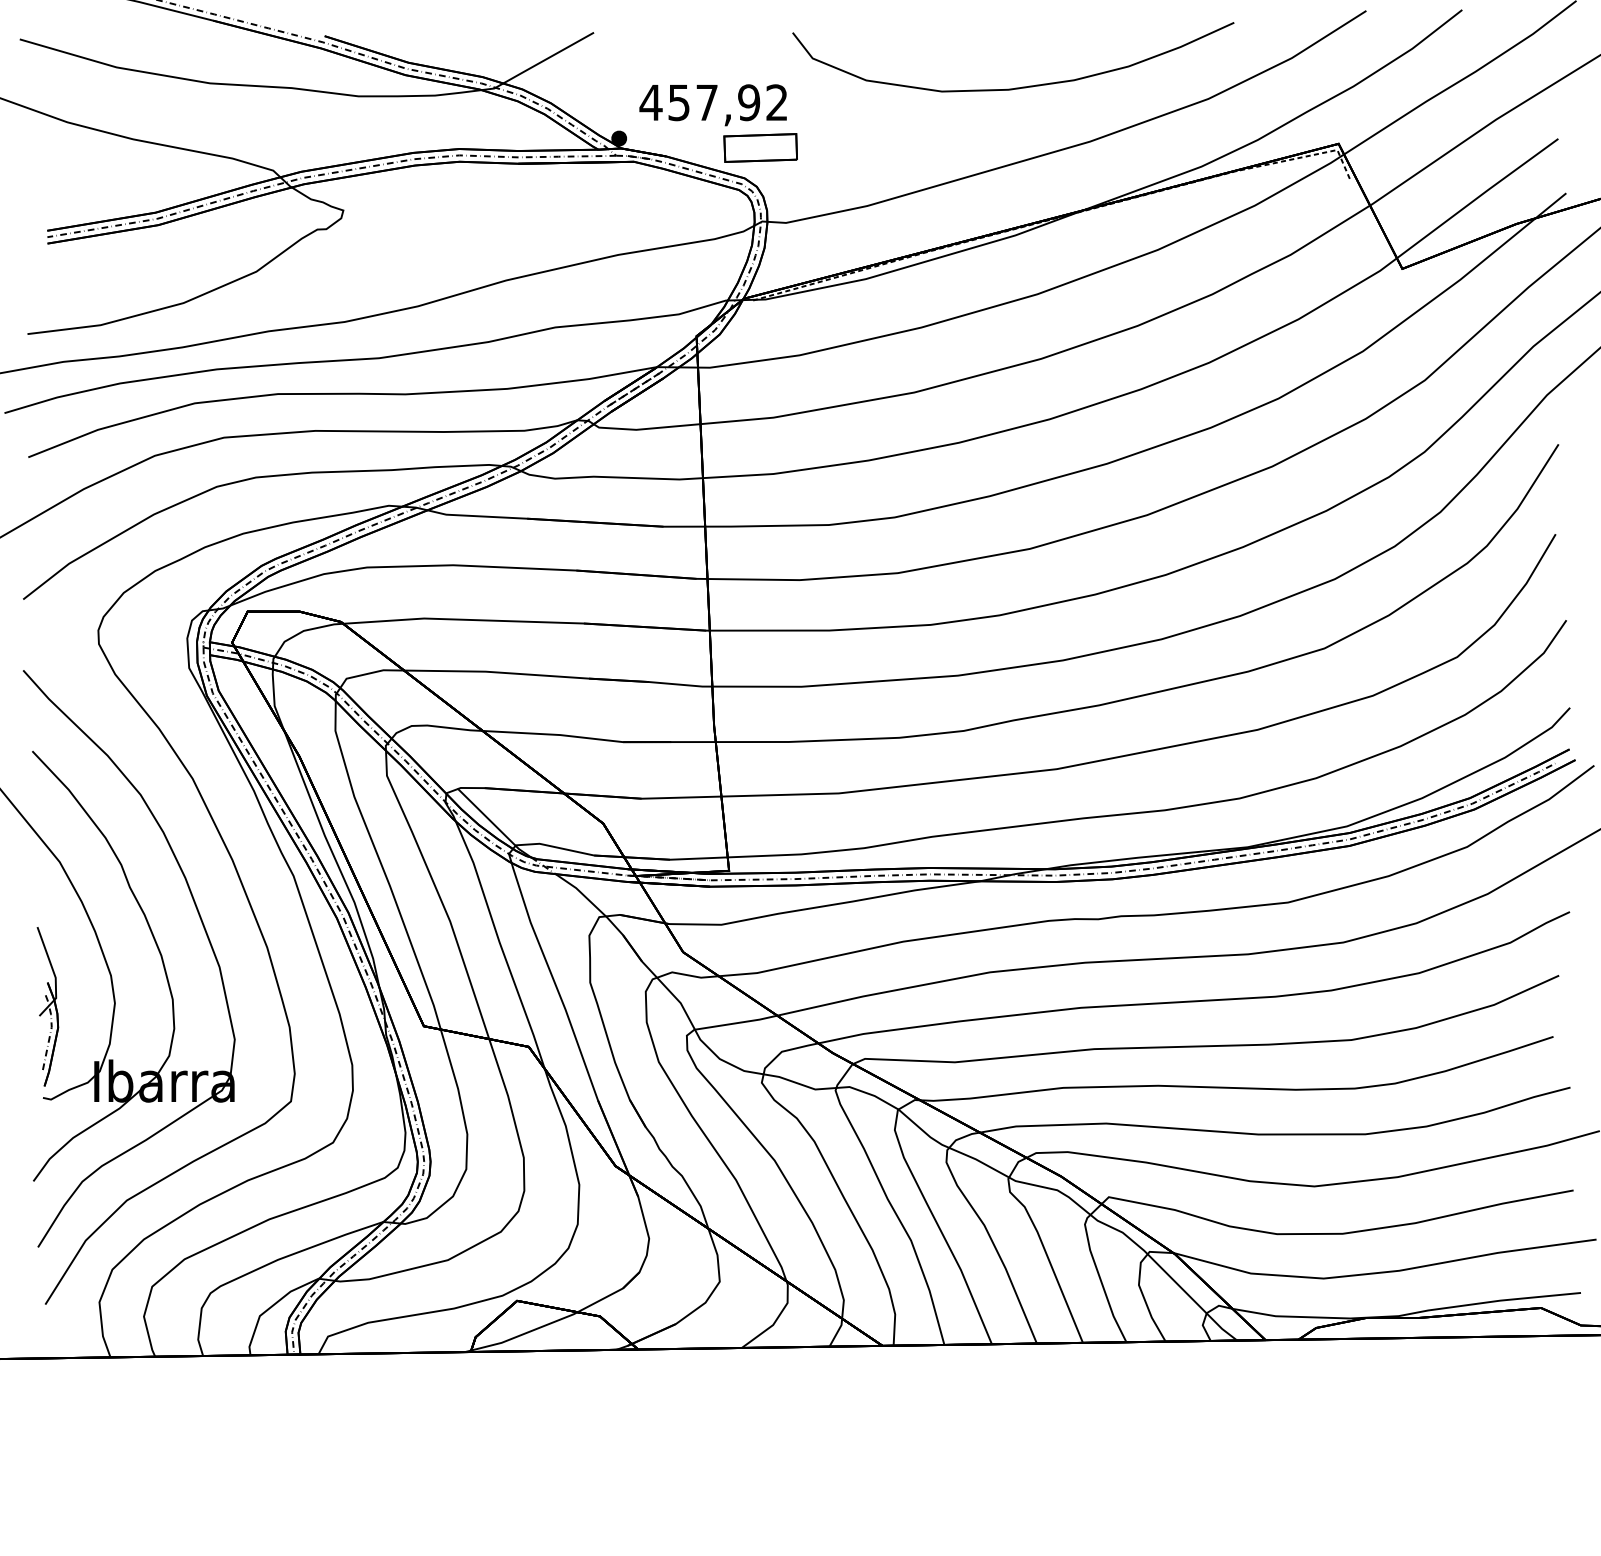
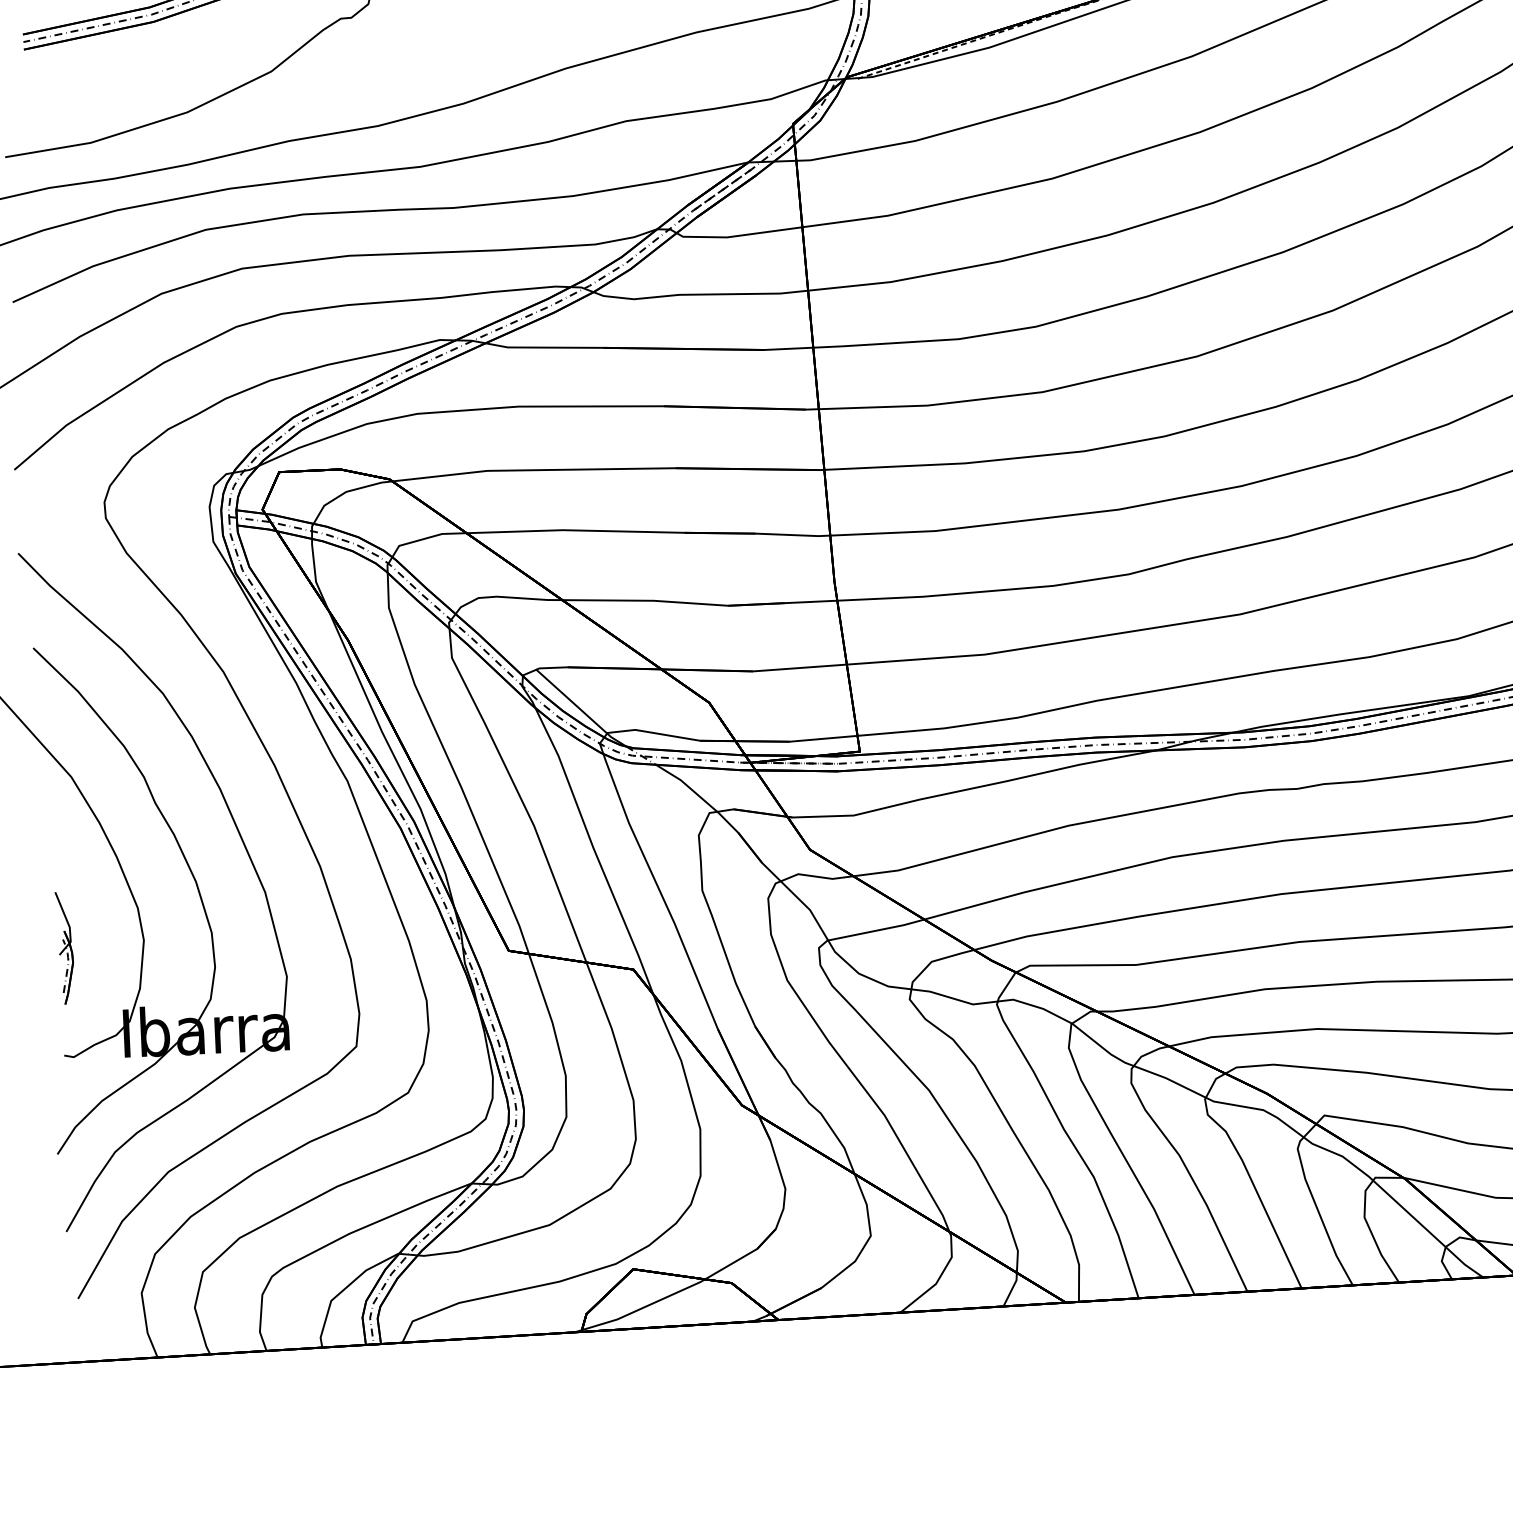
part: (47, 1006) -> (64, 947), size x0.6

